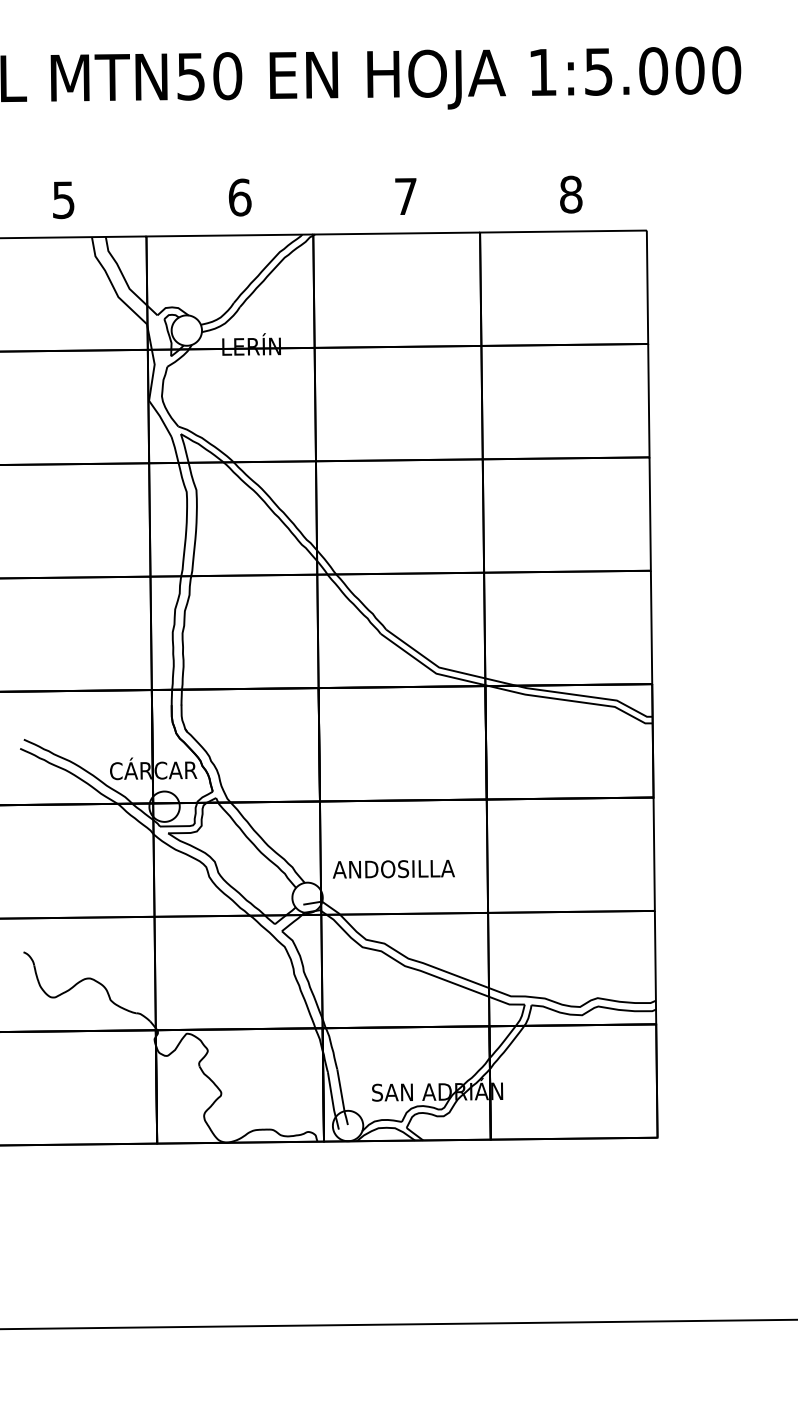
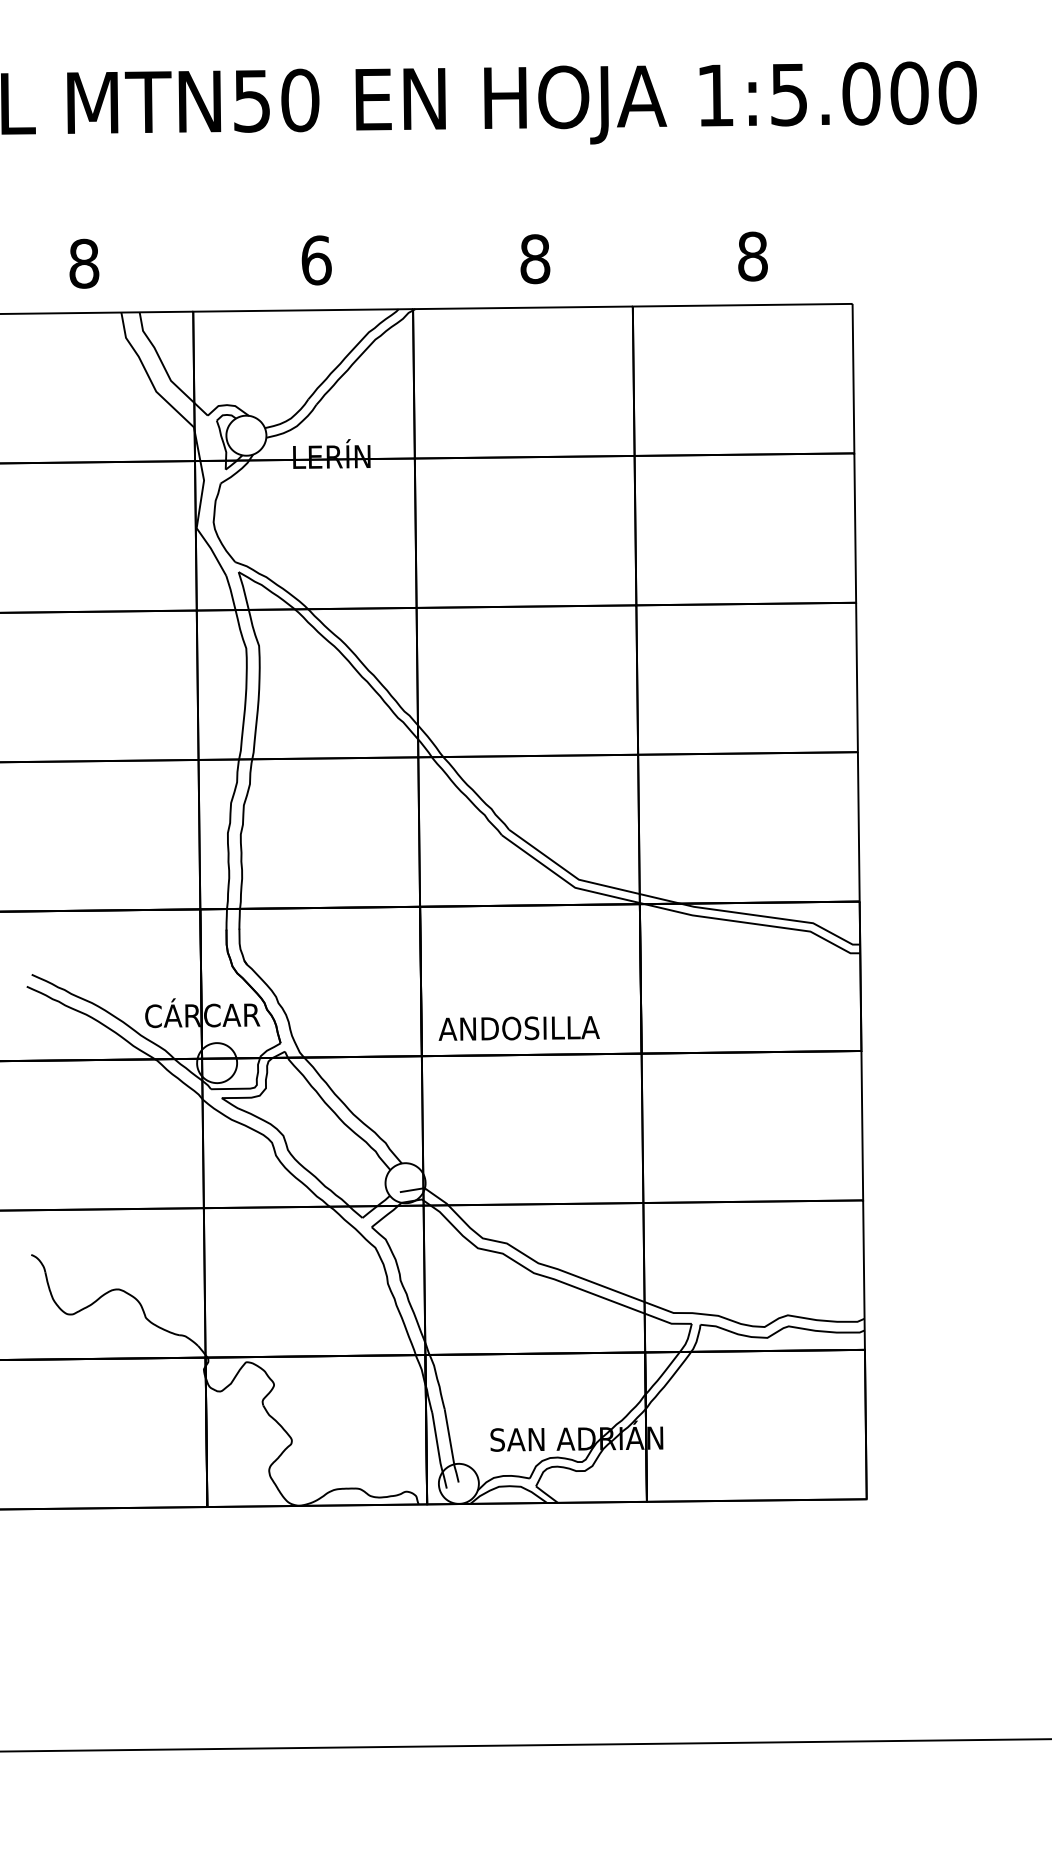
text: (406, 196) -> (535, 259), 7 -> 8
text: (63, 199) -> (84, 263), 5 -> 8
text: (393, 869) -> (518, 1028), moved

